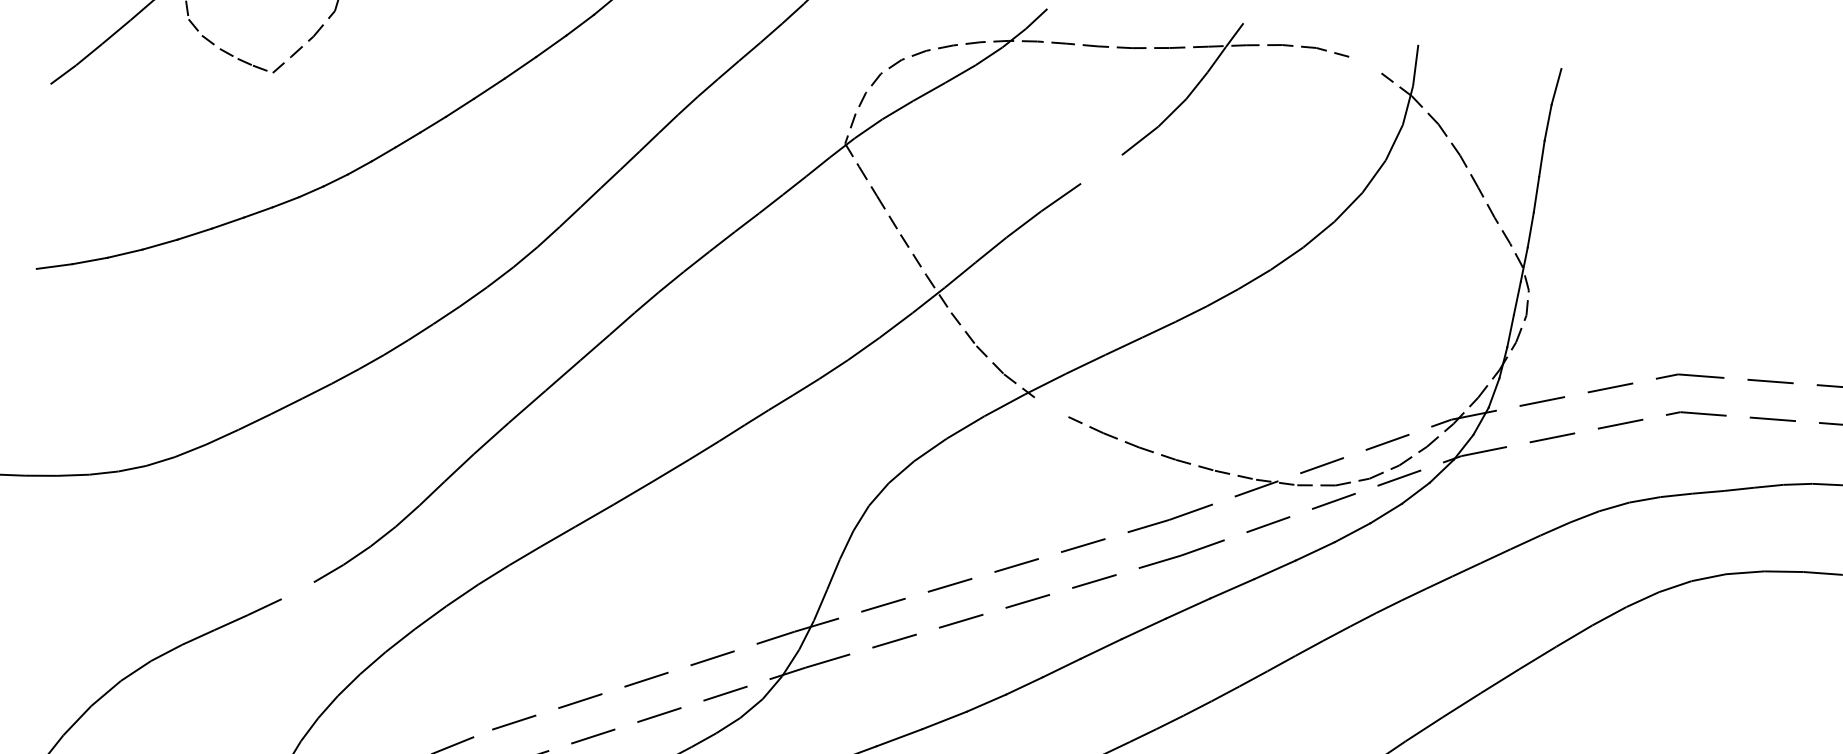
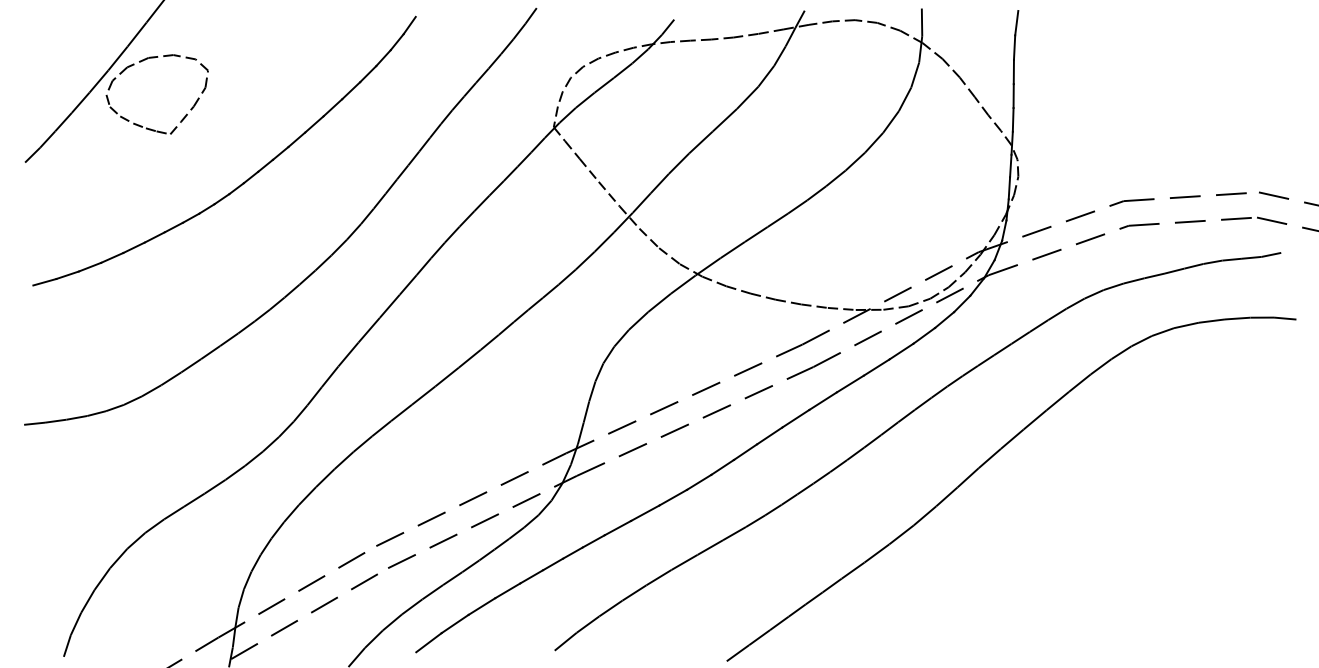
line: (1364, 64) -> (888, 26), added
line: (1101, 168) -> (724, 119), added
line: (1051, 407) -> (714, 281), added
line: (298, 590) -> (235, 472), added

